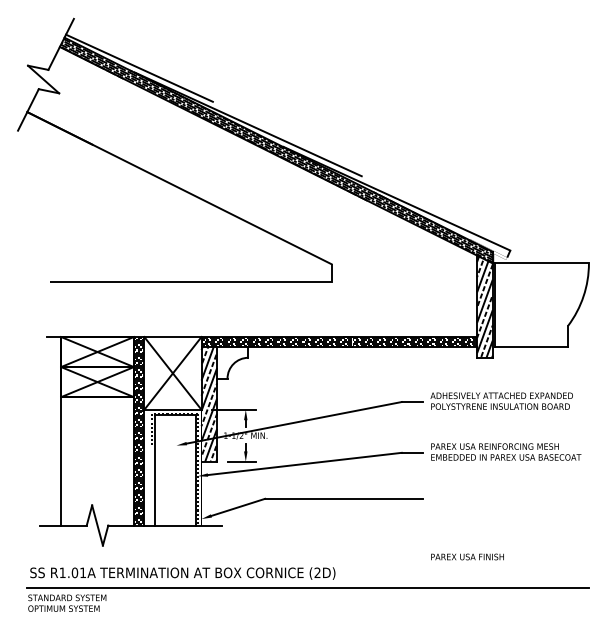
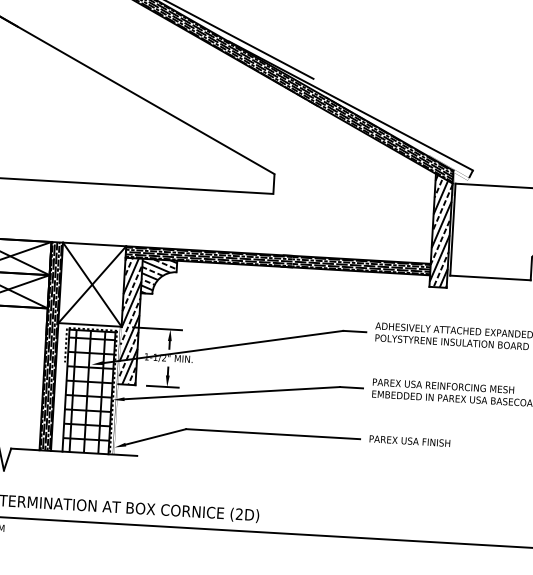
hatch: (232, 362) -> (158, 276), added
hatch: (175, 470) -> (88, 392), added
text: (467, 556) -> (409, 440), moved

